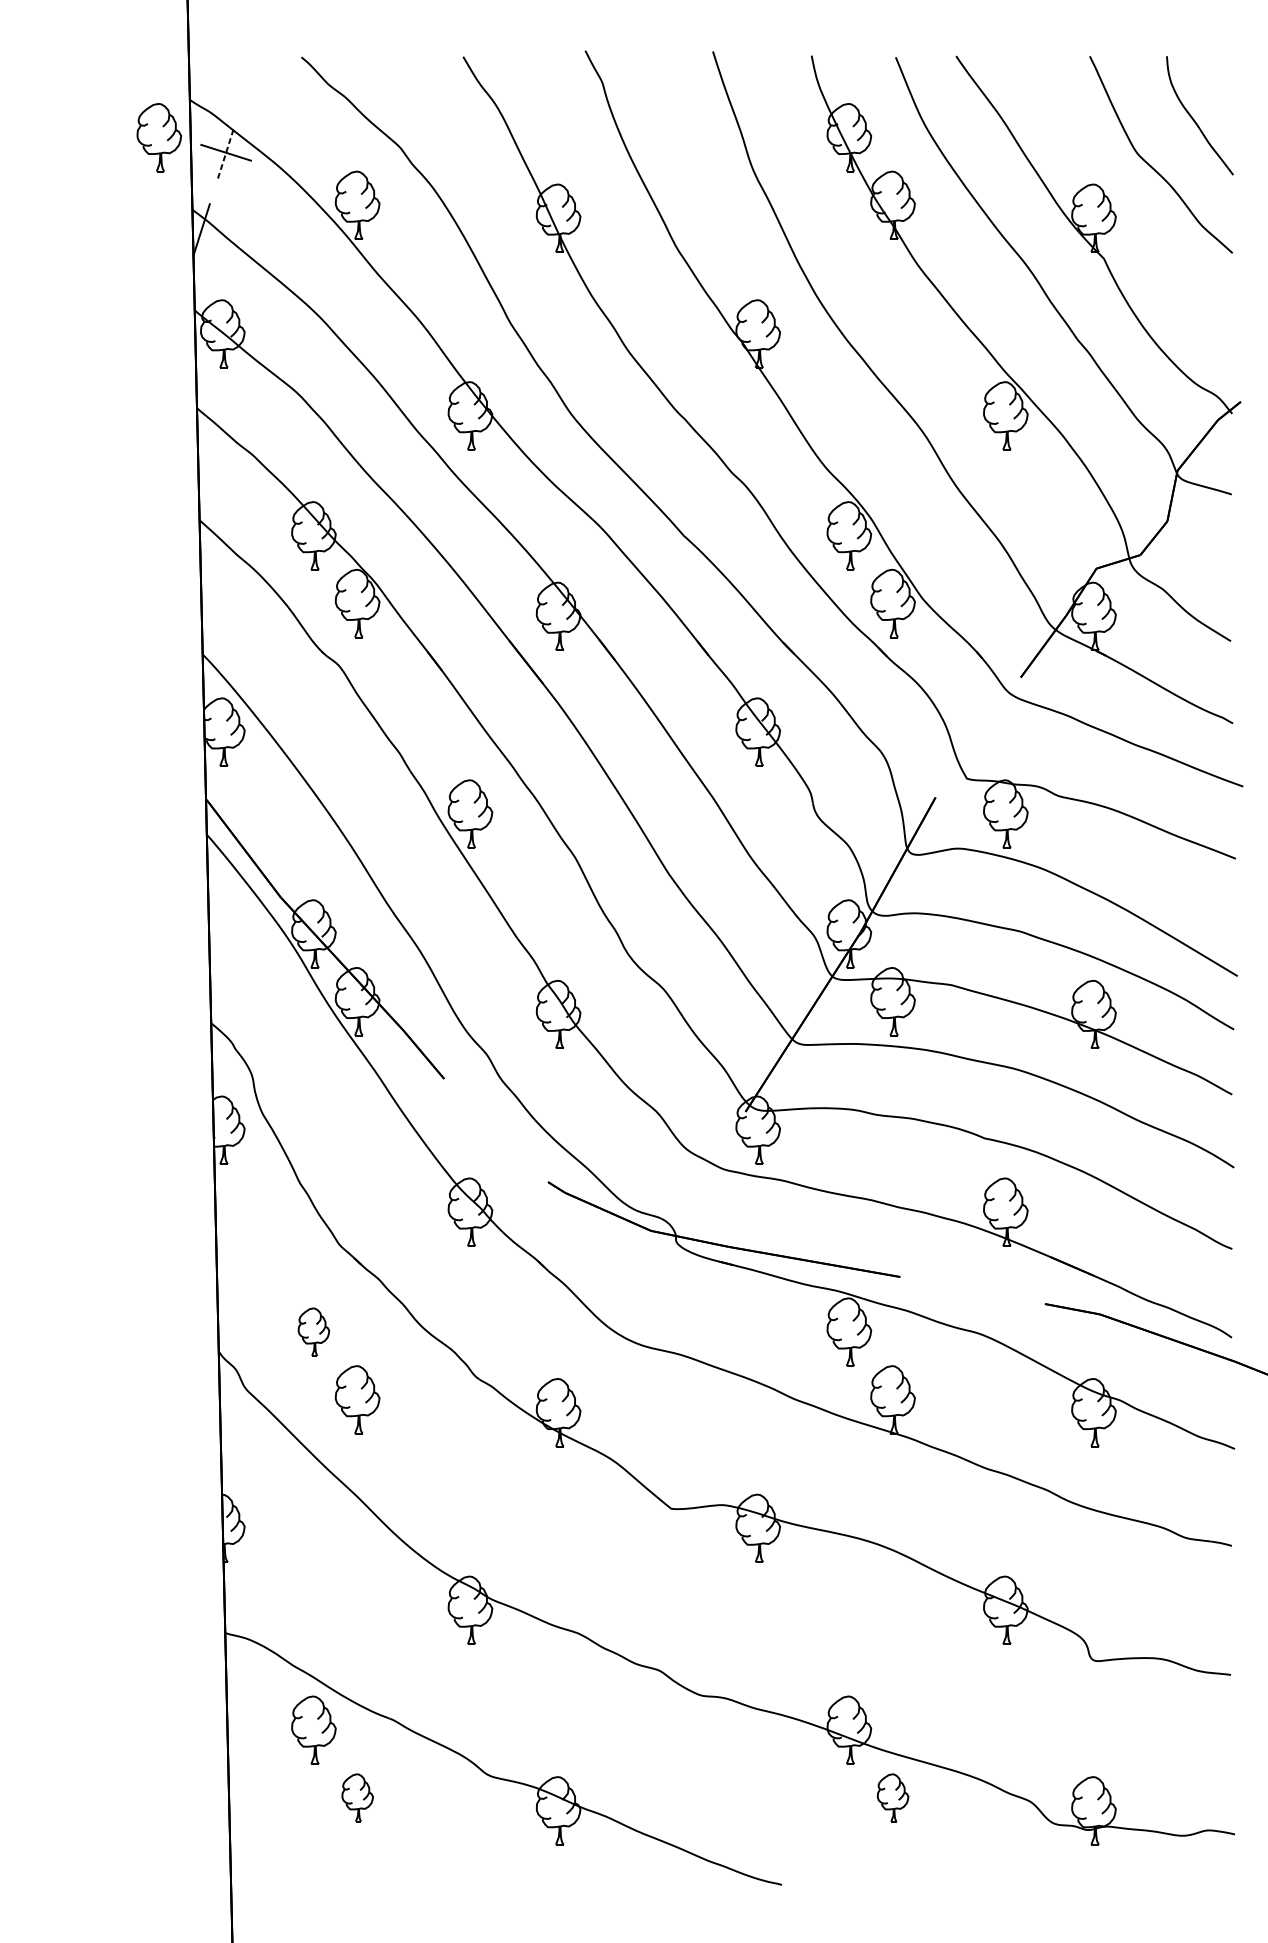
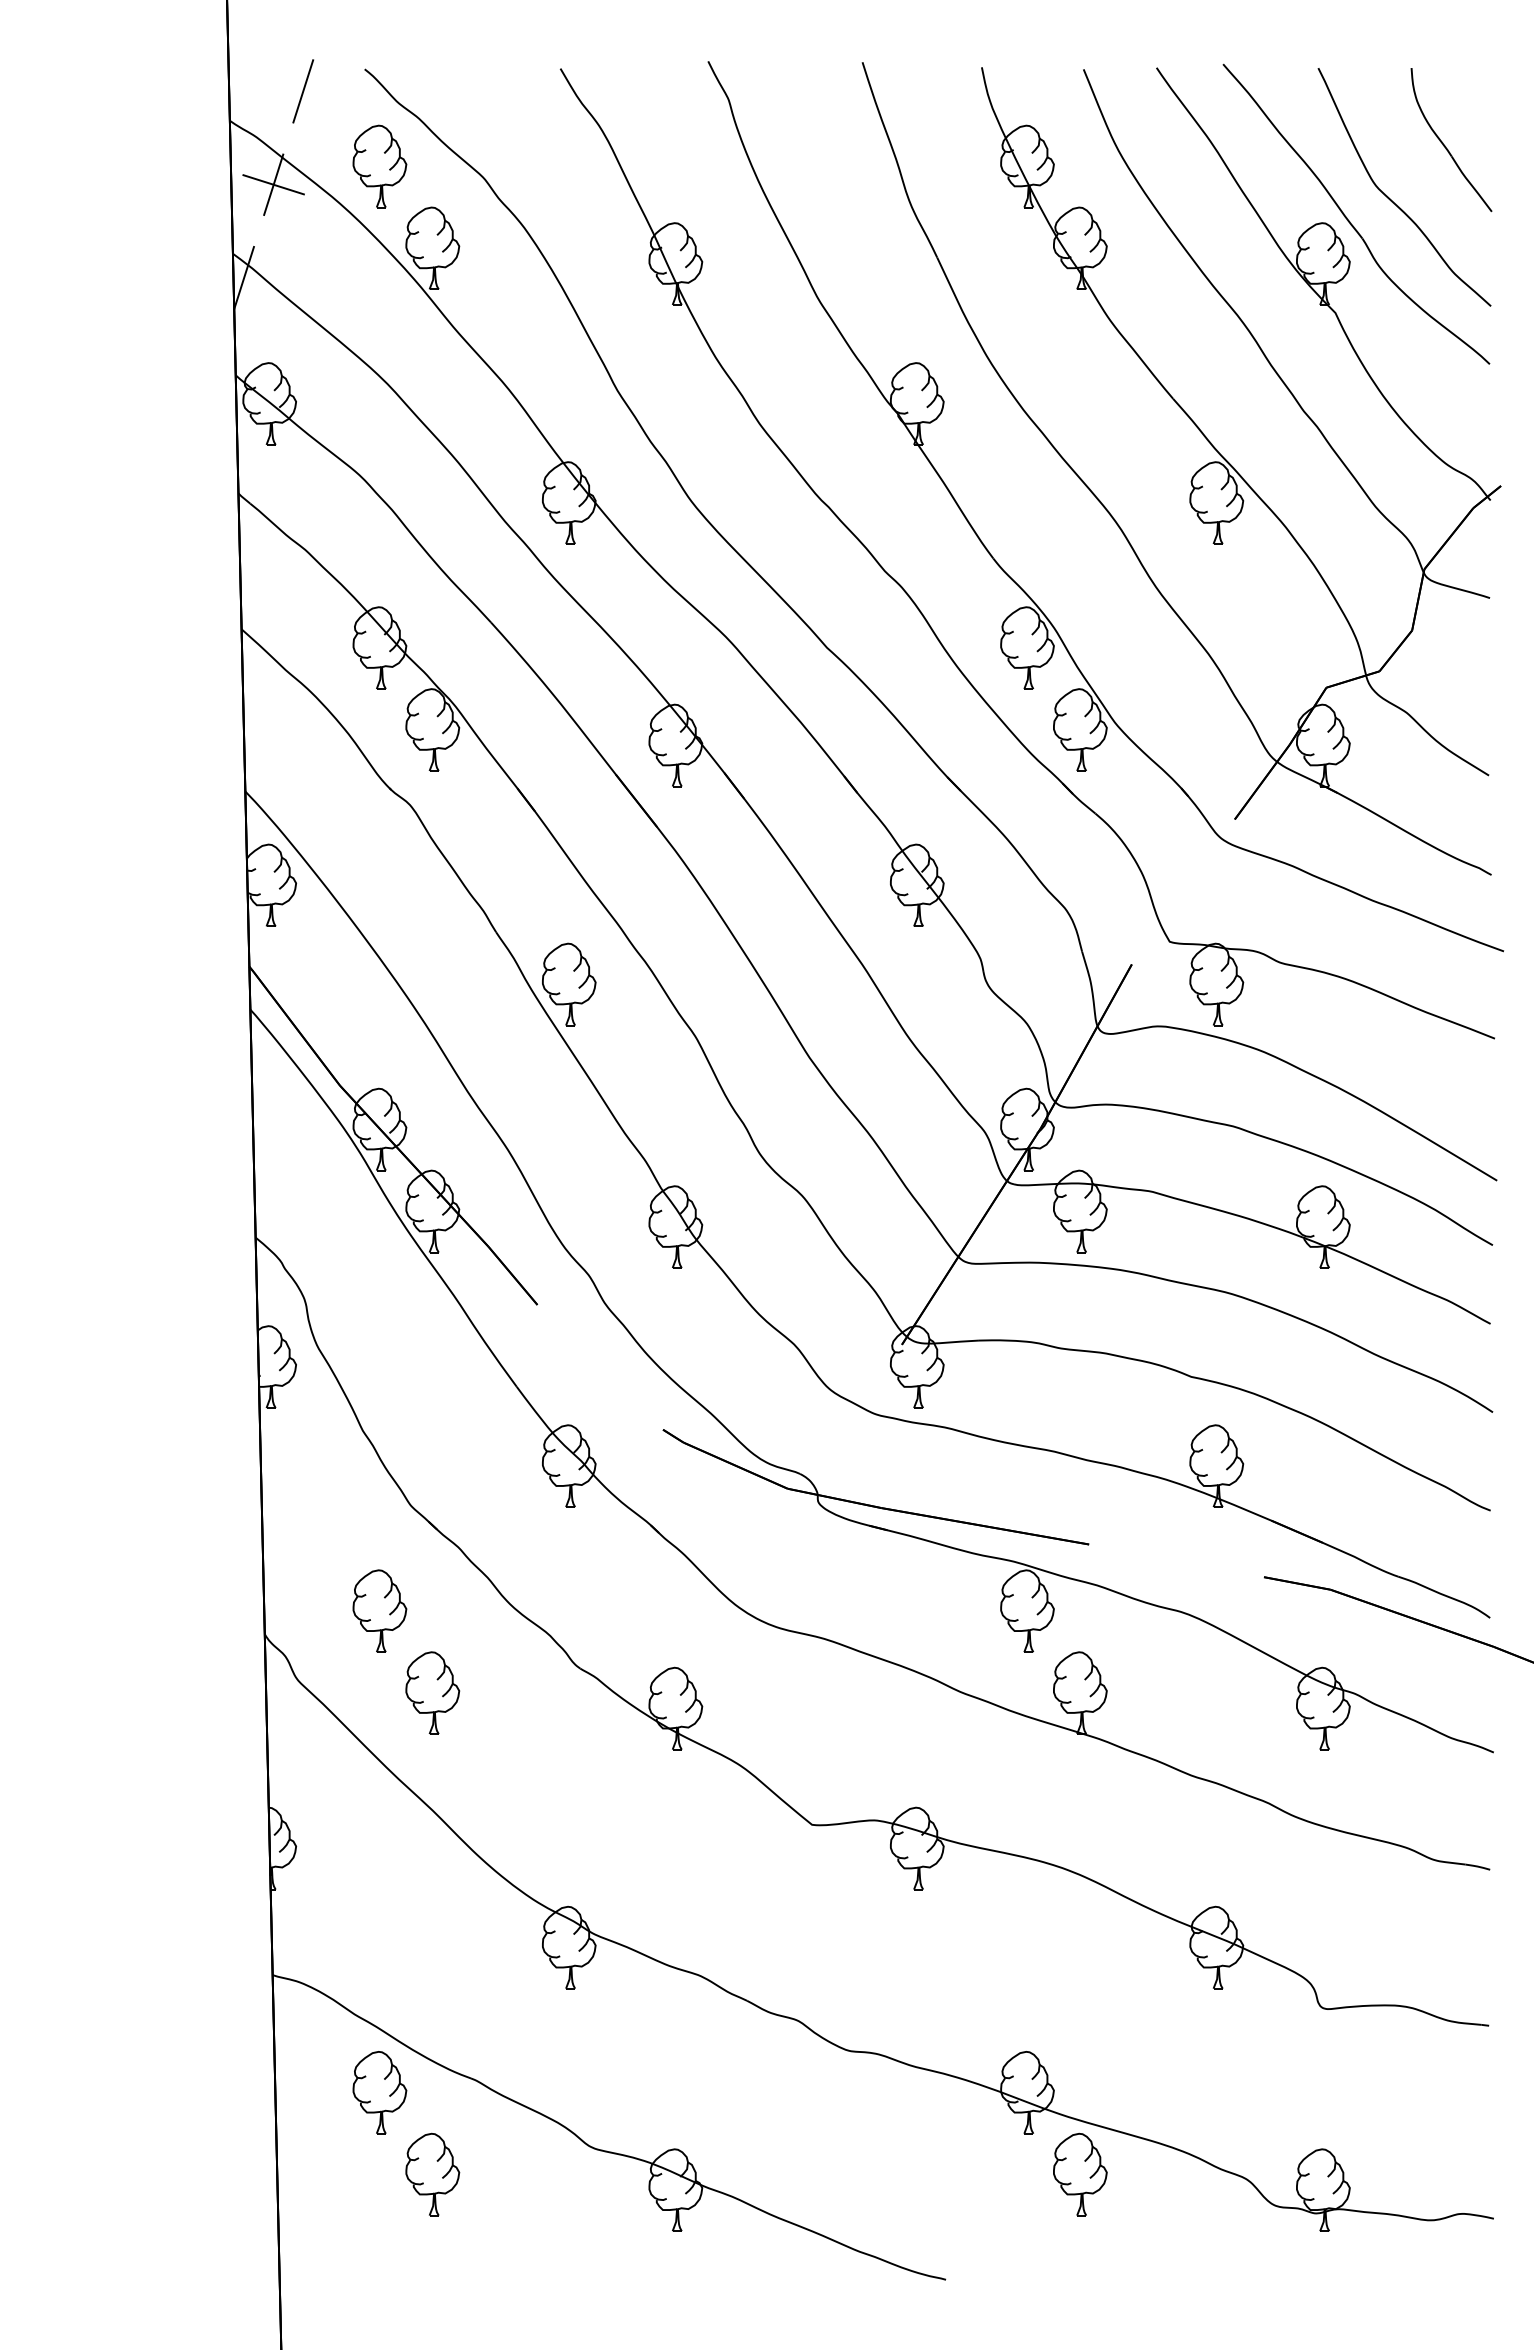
line: (250, 75) -> (303, 91), added
part: (159, 137) -> (379, 166), moved
line: (225, 152) -> (273, 184), dashed -> solid
part: (1113, 179) -> (1347, 217), added
part: (313, 1331) -> (379, 1610), size x1.43
part: (357, 1797) -> (432, 2174), size x1.43
part: (893, 1797) -> (1080, 2174), size x1.43

